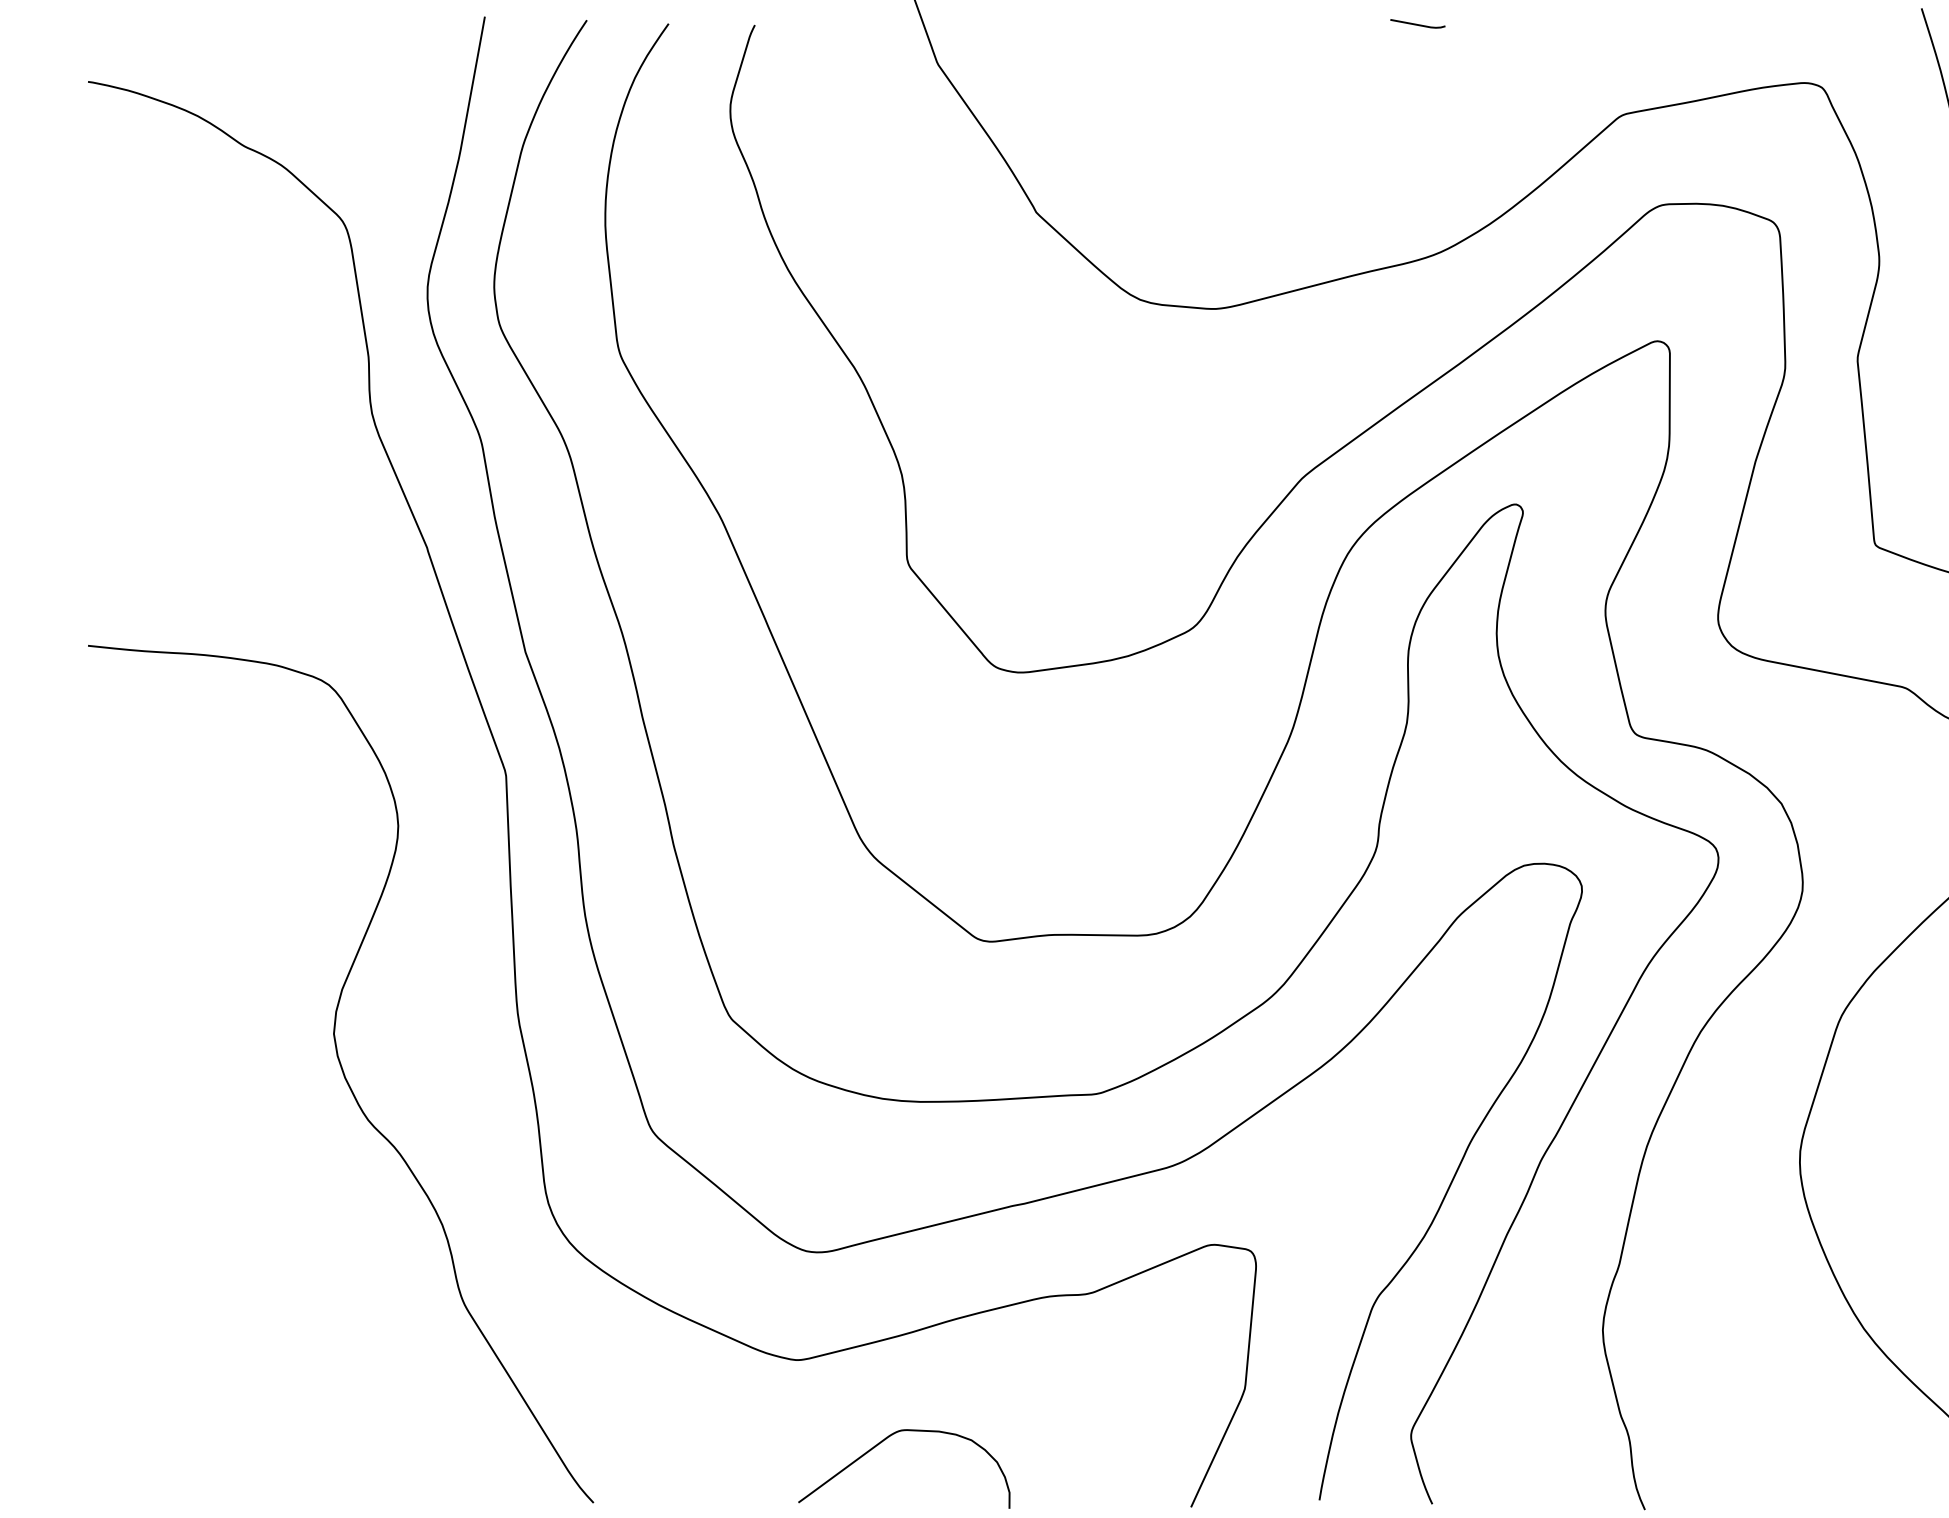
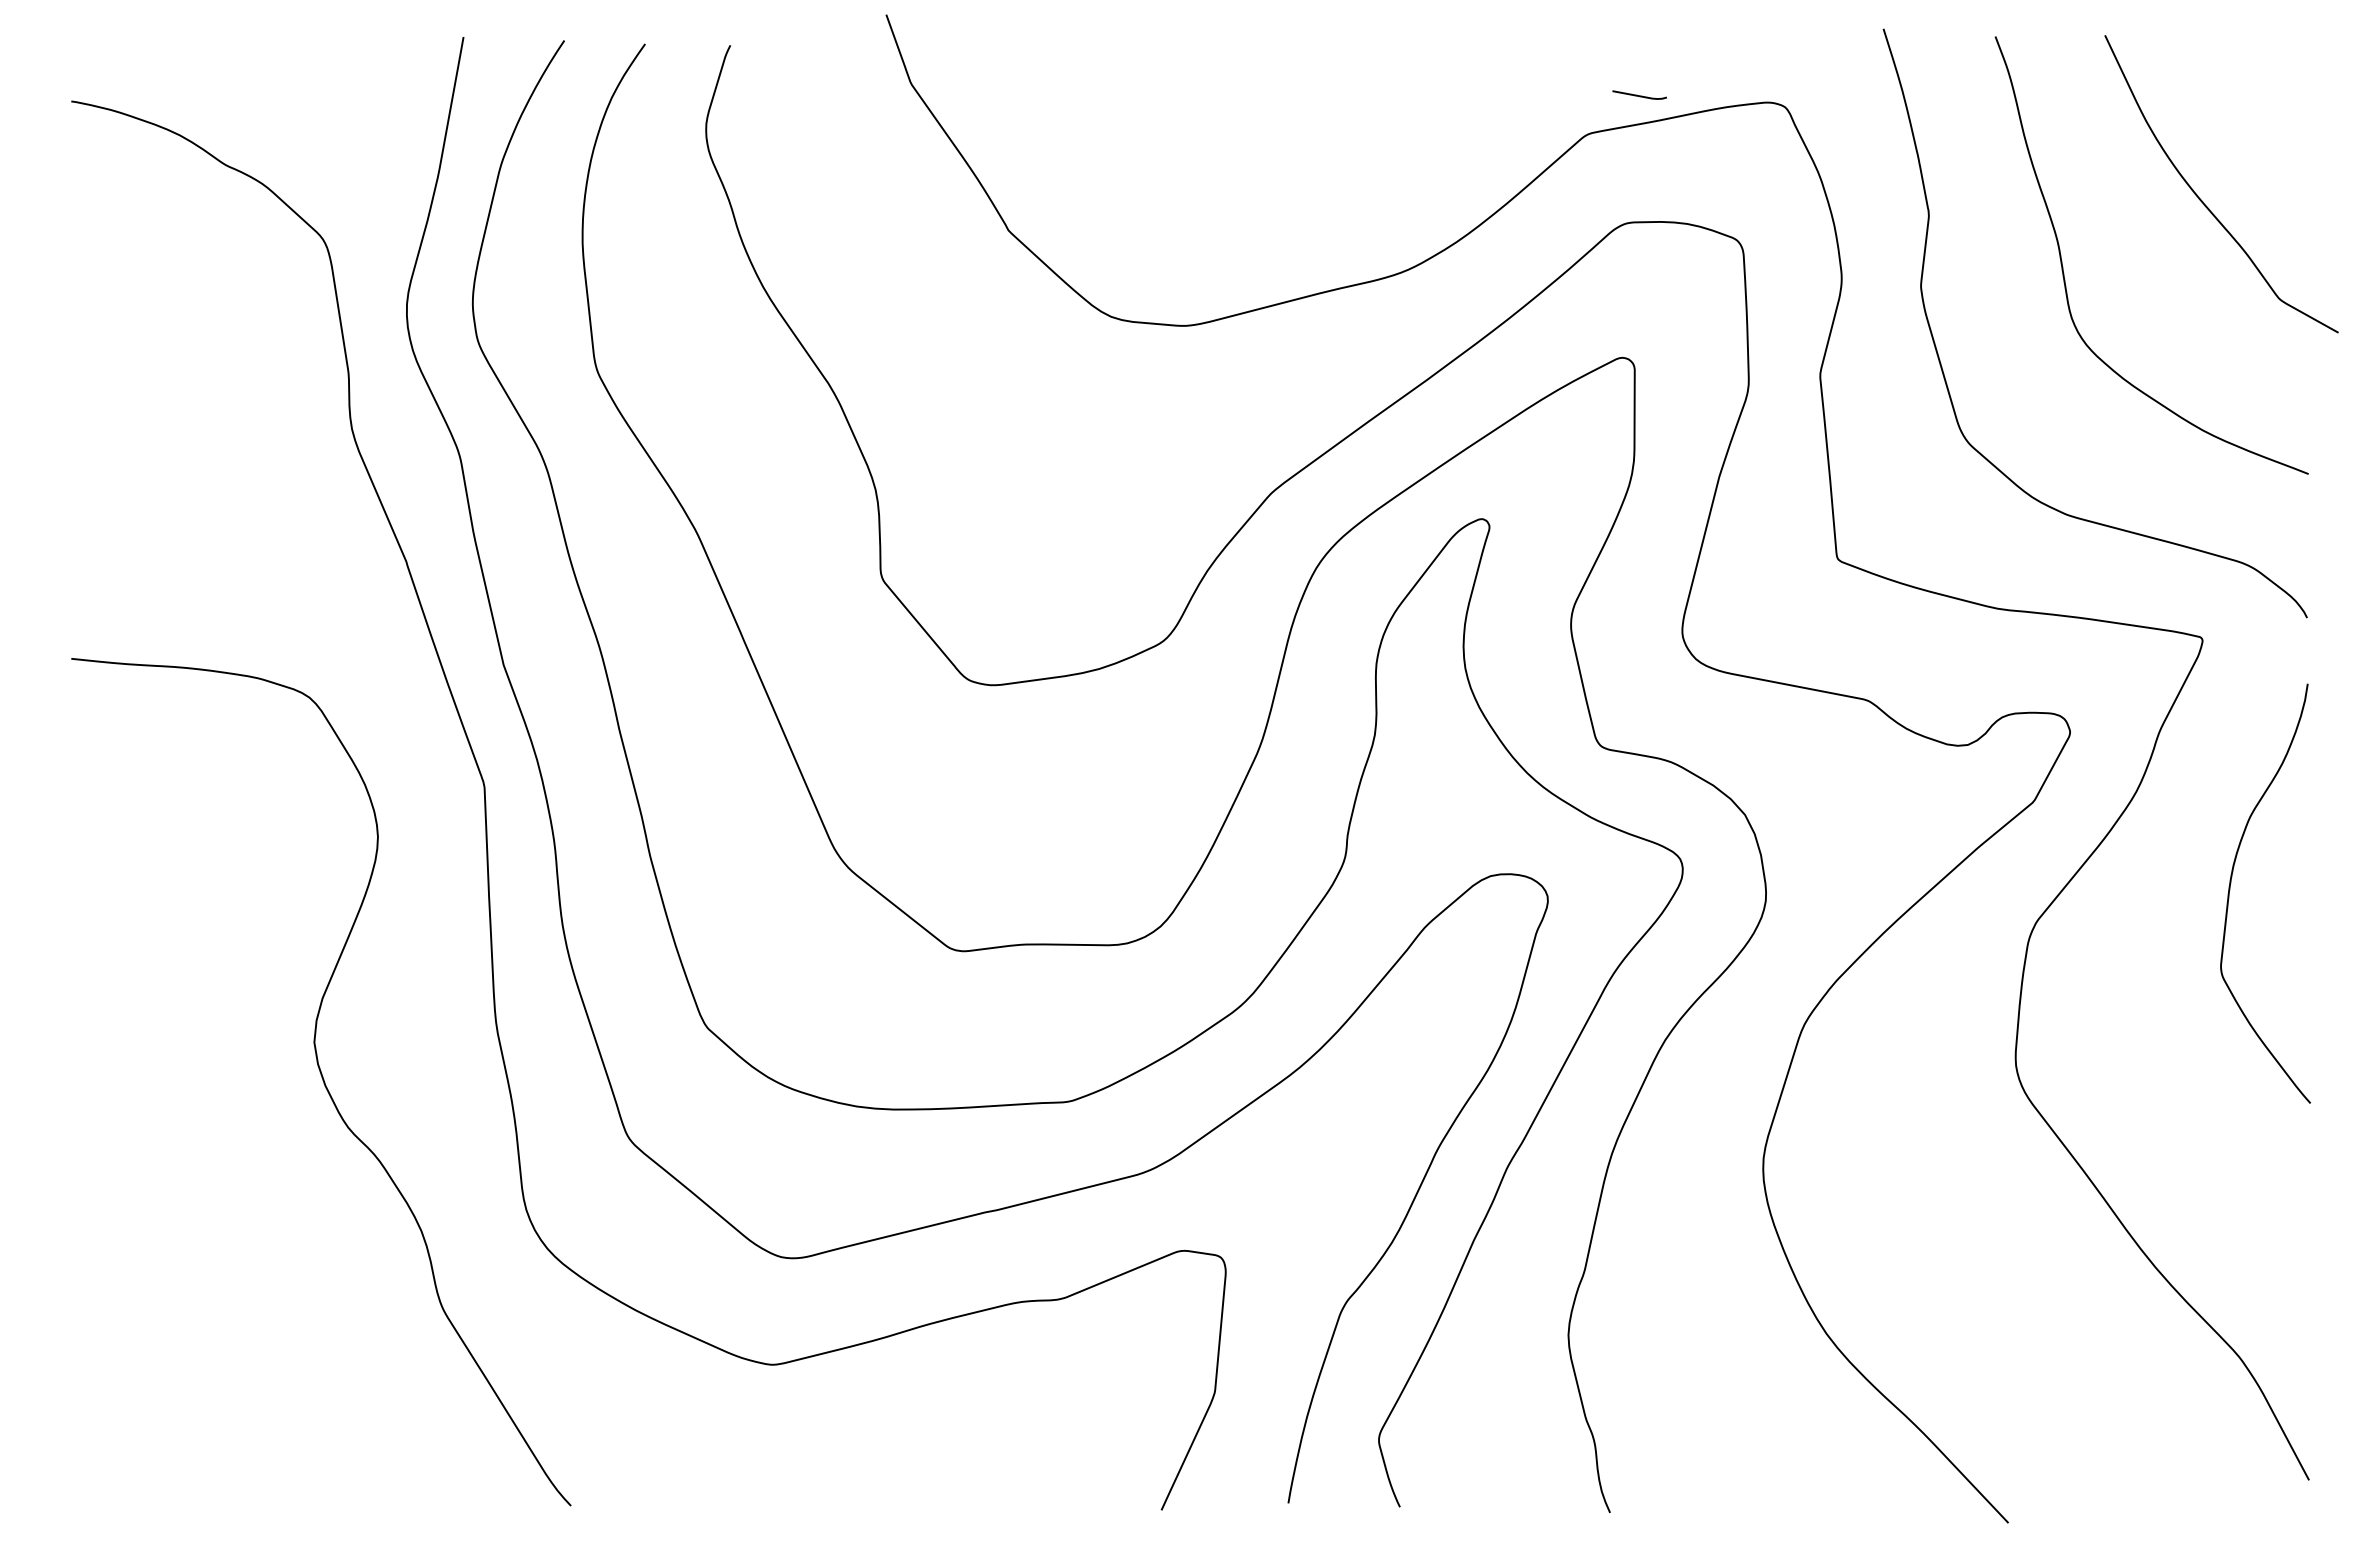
line: (1417, 24) -> (1639, 95), moved
curve: (883, 1441) -> (857, 1445), removed

